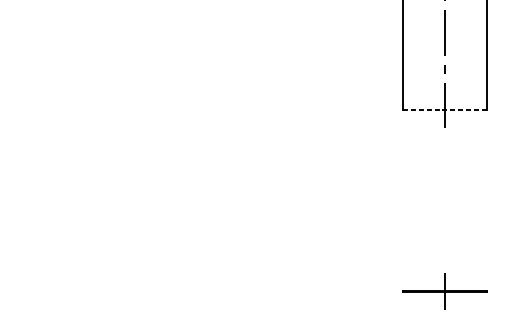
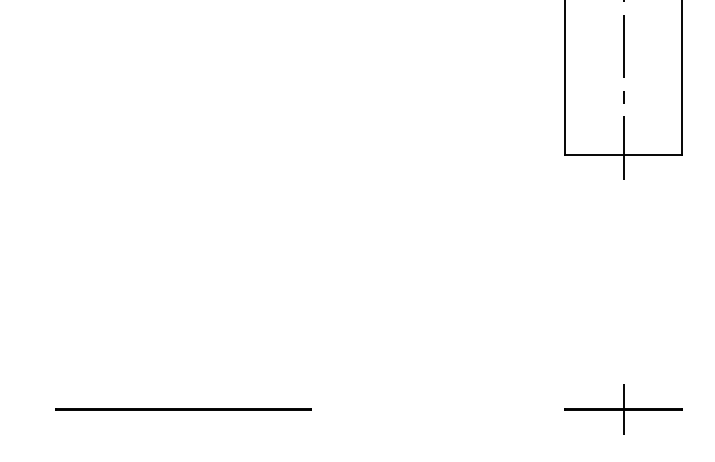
line: (444, 109) -> (623, 154), dashed -> solid
line: (130, 291) -> (183, 409), added

